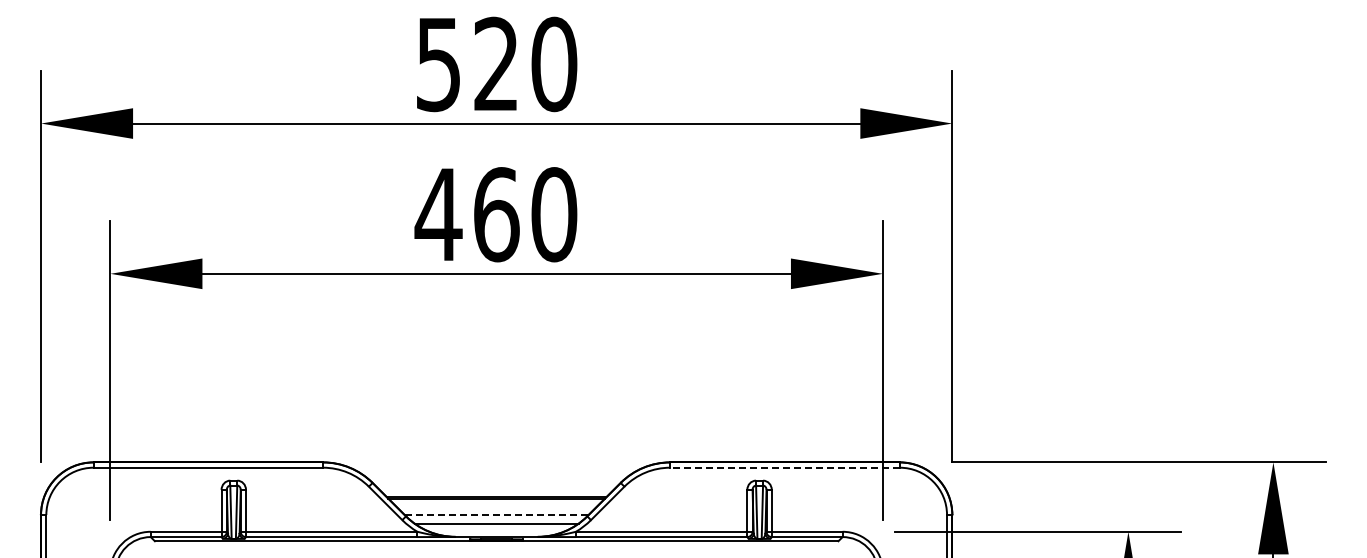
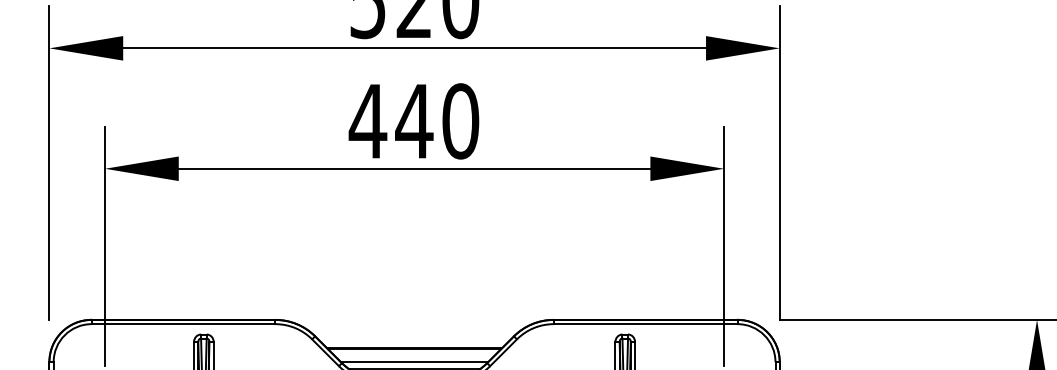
text: (496, 214) -> (414, 121), 460 -> 440
line: (785, 467) -> (646, 323), dashed -> solid
line: (497, 514) -> (415, 361), dashed -> solid

